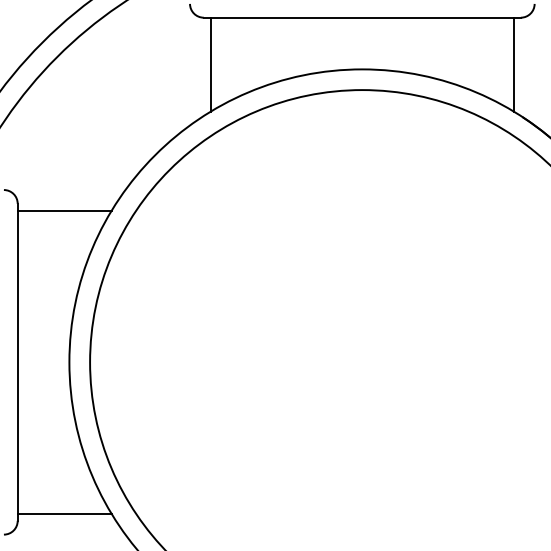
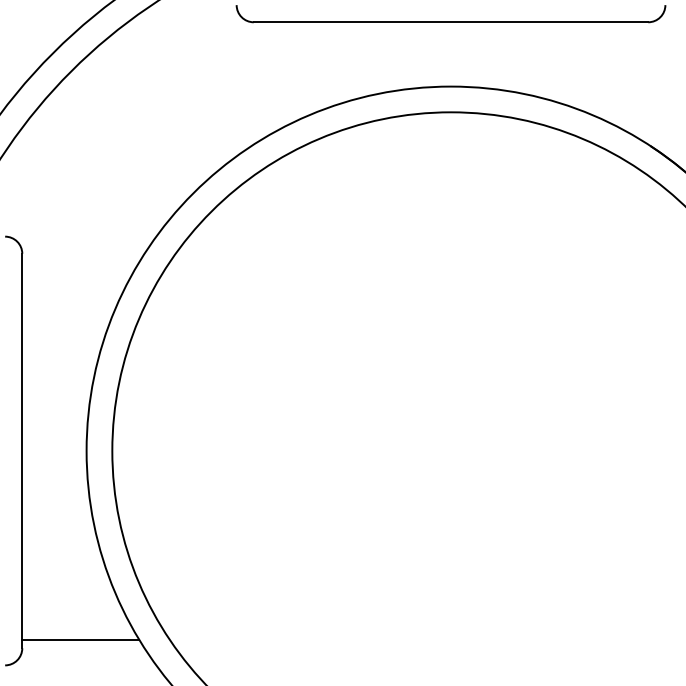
line: (210, 64) -> (262, 80), removed
line: (513, 64) -> (639, 80), removed
line: (64, 210) -> (80, 262), removed

